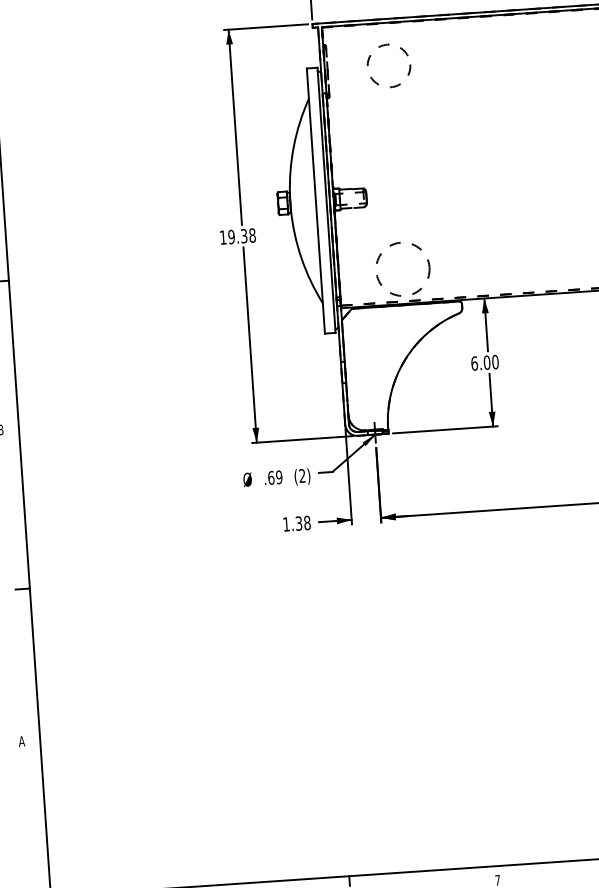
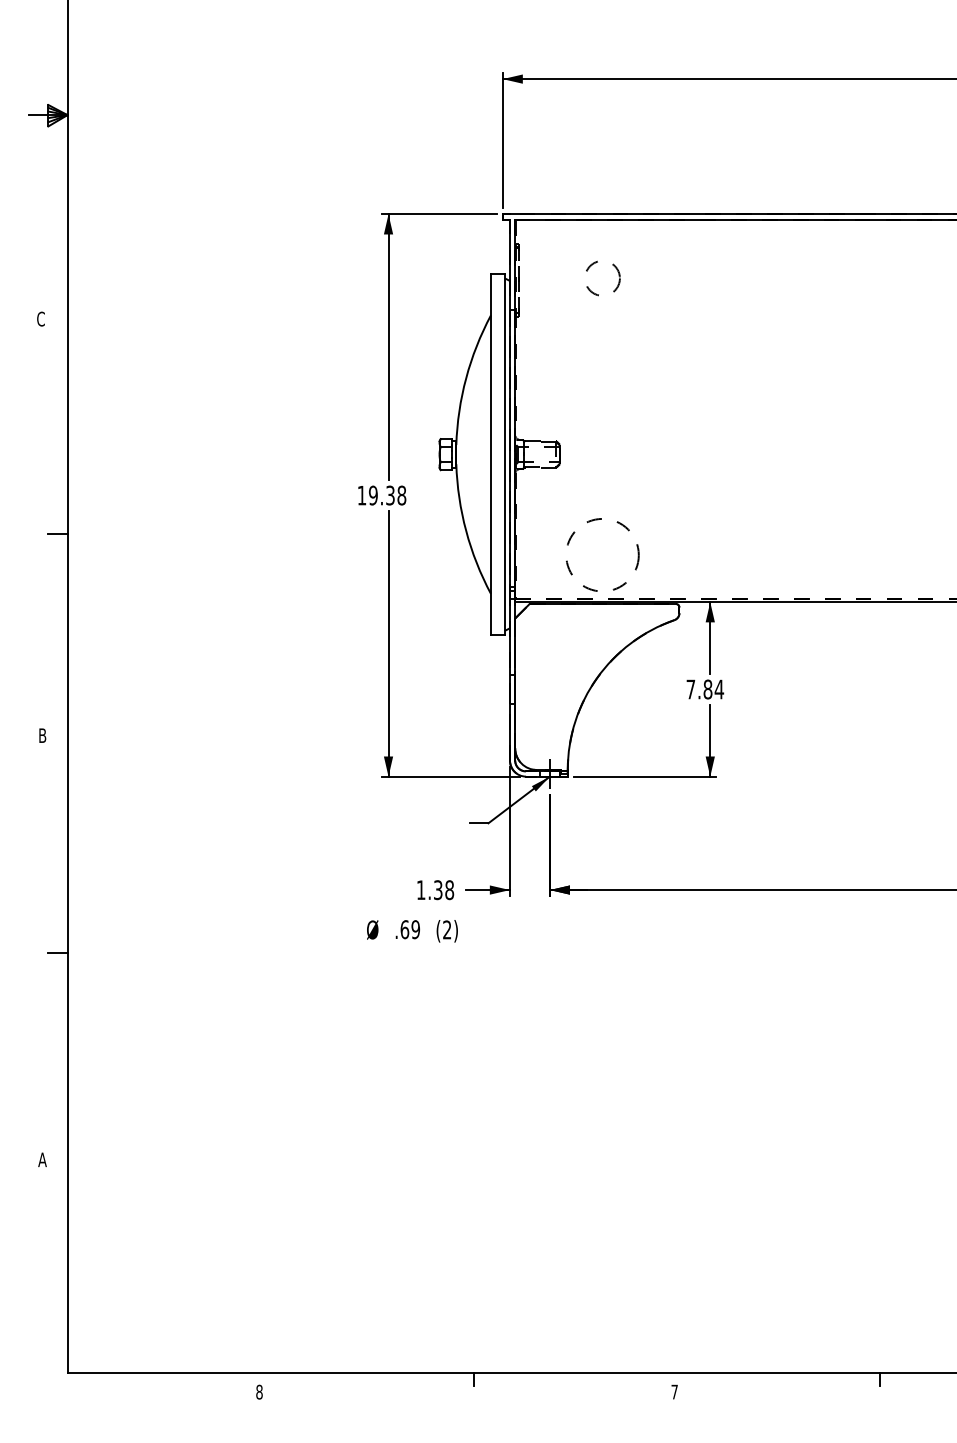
circle: (389, 66) -> (602, 278), size x0.6
text: (485, 362) -> (705, 689), 6.00 -> 7.84
text: (276, 478) -> (412, 931), moved

